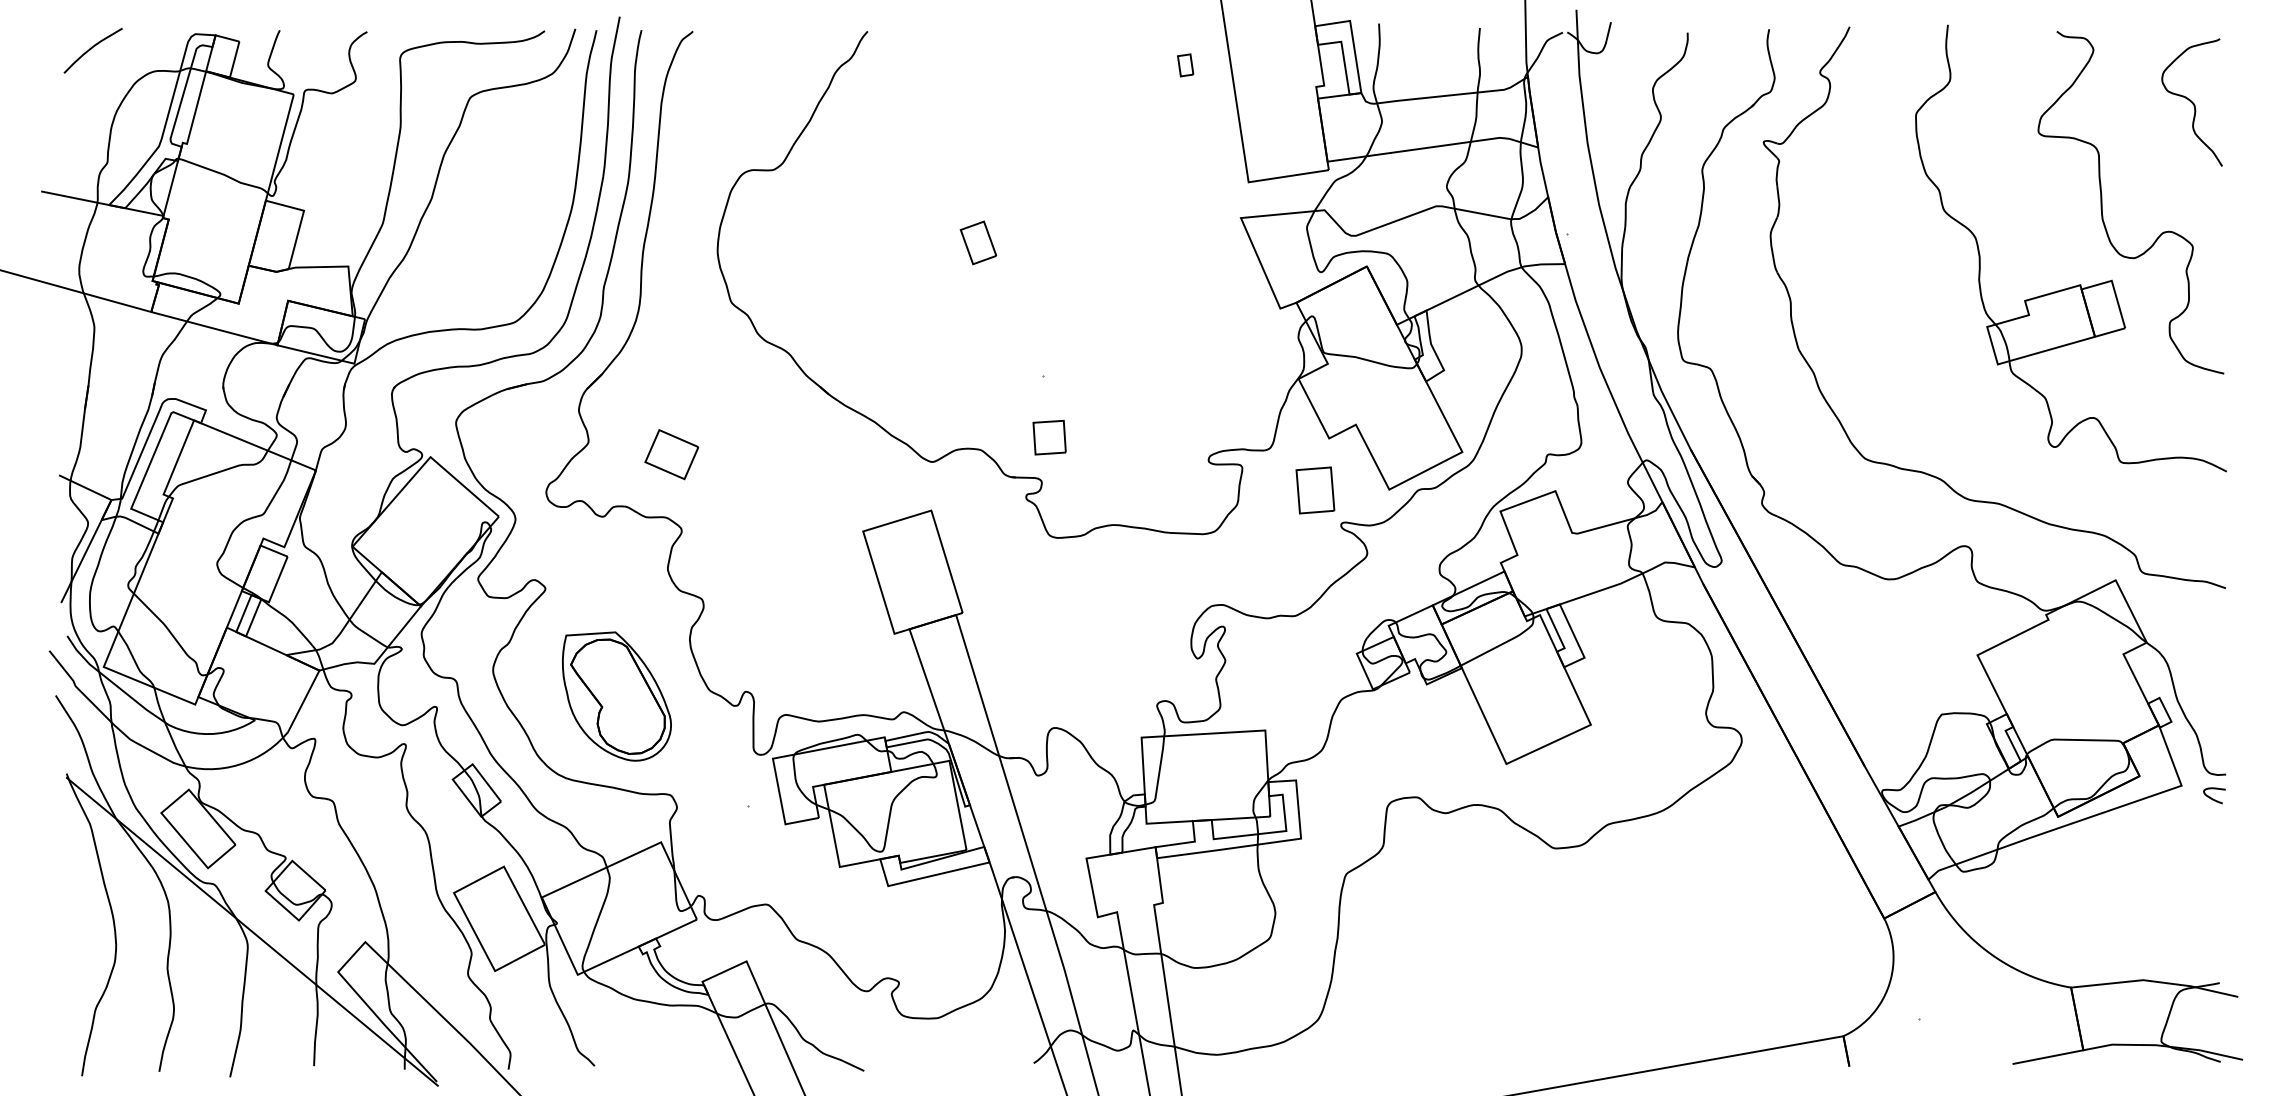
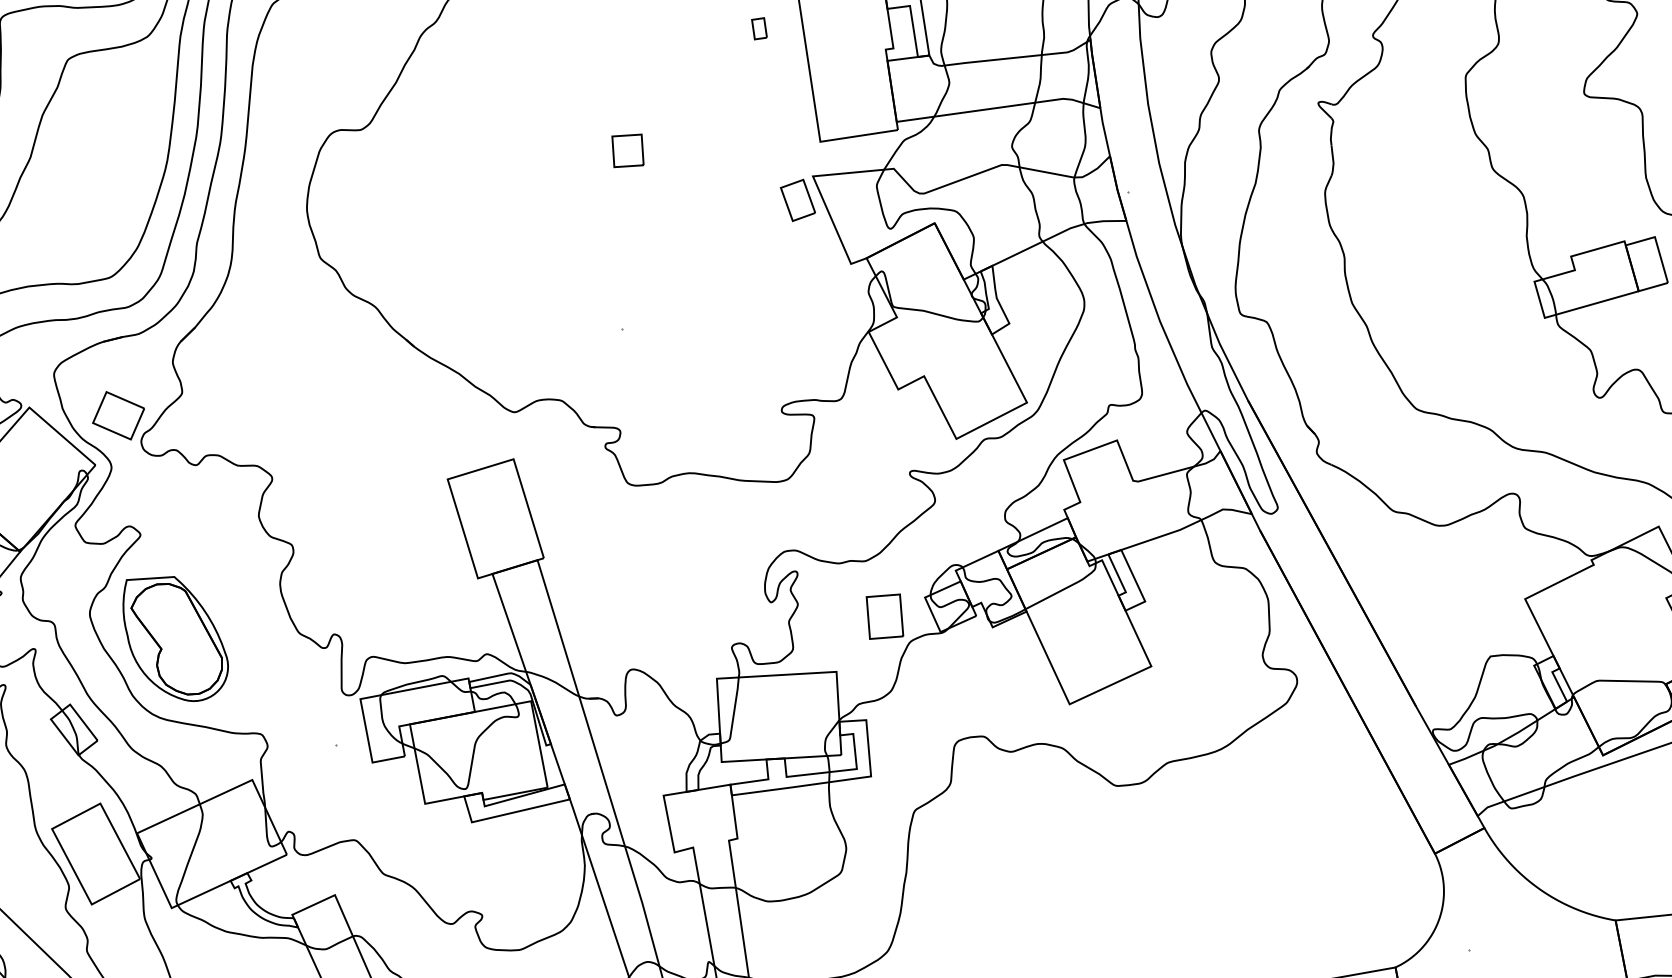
part: (978, 242) -> (798, 200), moved
part: (1049, 437) -> (627, 150), moved
part: (671, 454) -> (118, 415), moved
part: (1315, 490) -> (885, 616), moved
part: (616, 696) -> (175, 638), moved

